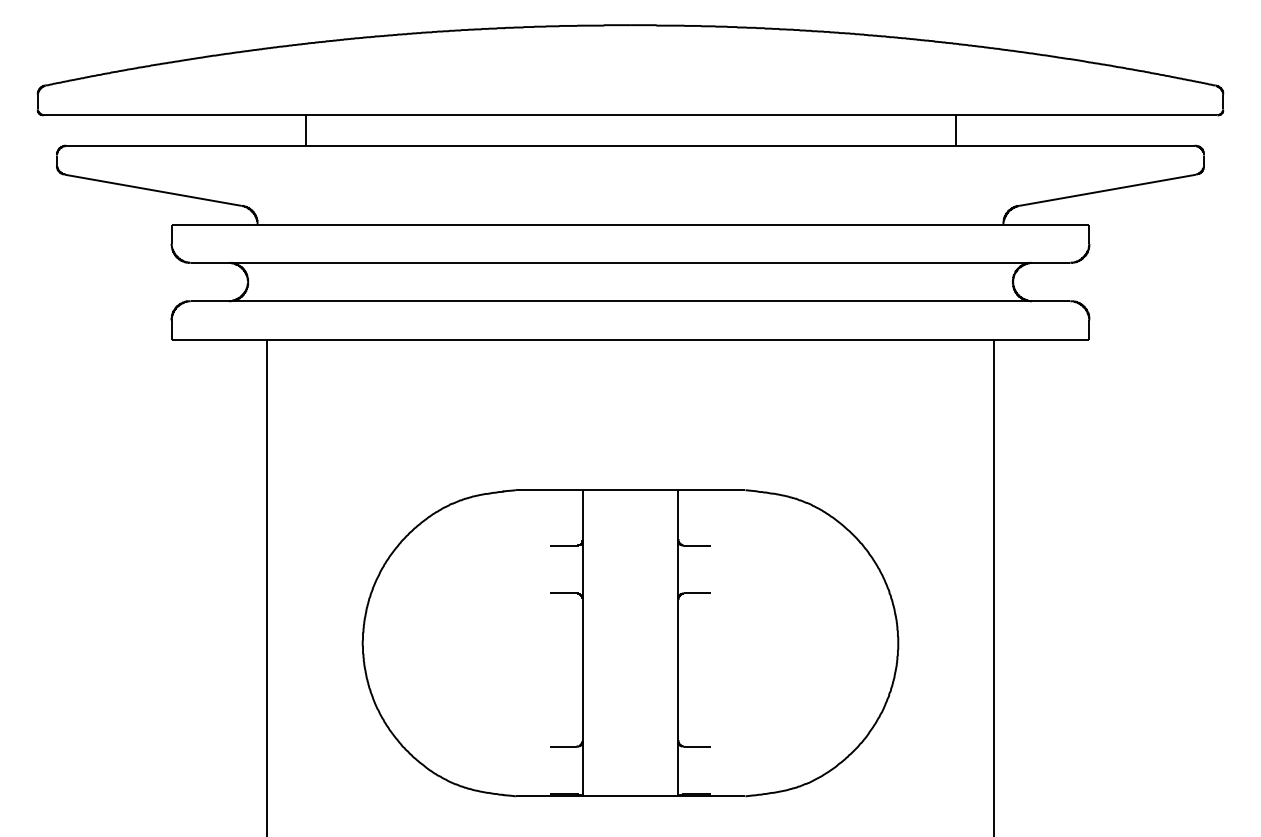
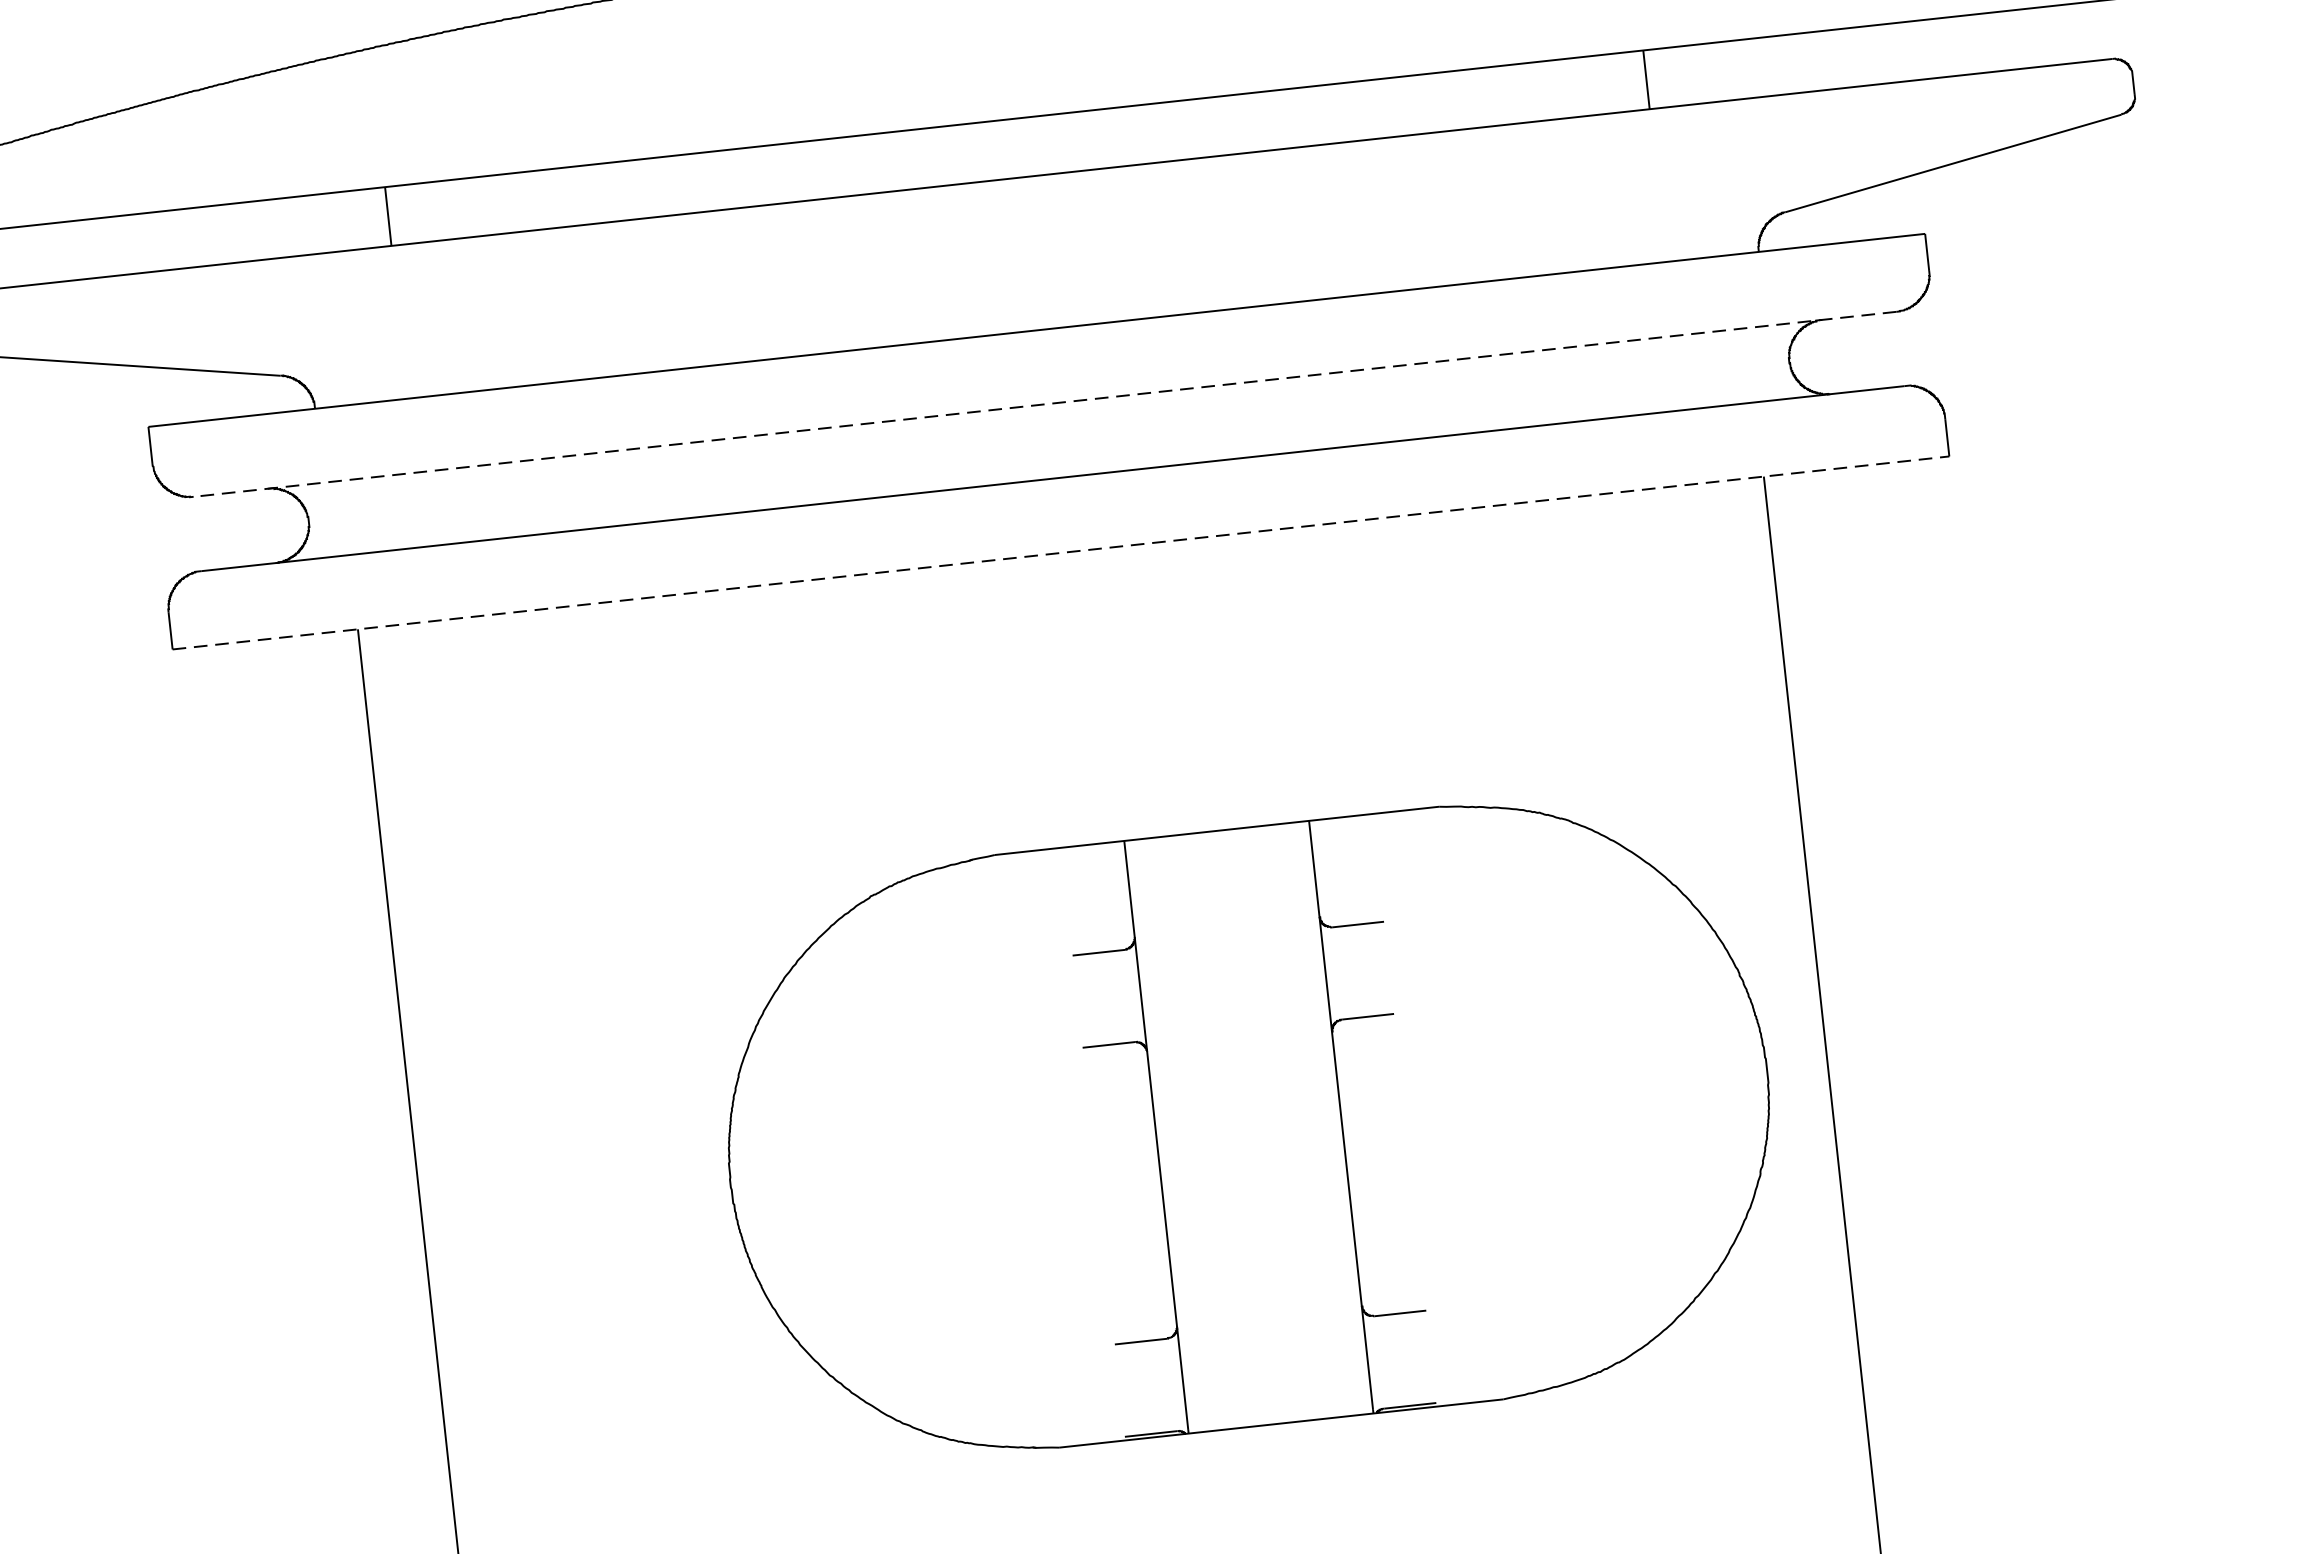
line: (630, 262) -> (1044, 403), solid -> dashed
line: (630, 339) -> (1061, 552), solid -> dashed
part: (630, 643) -> (1248, 1127), moved

